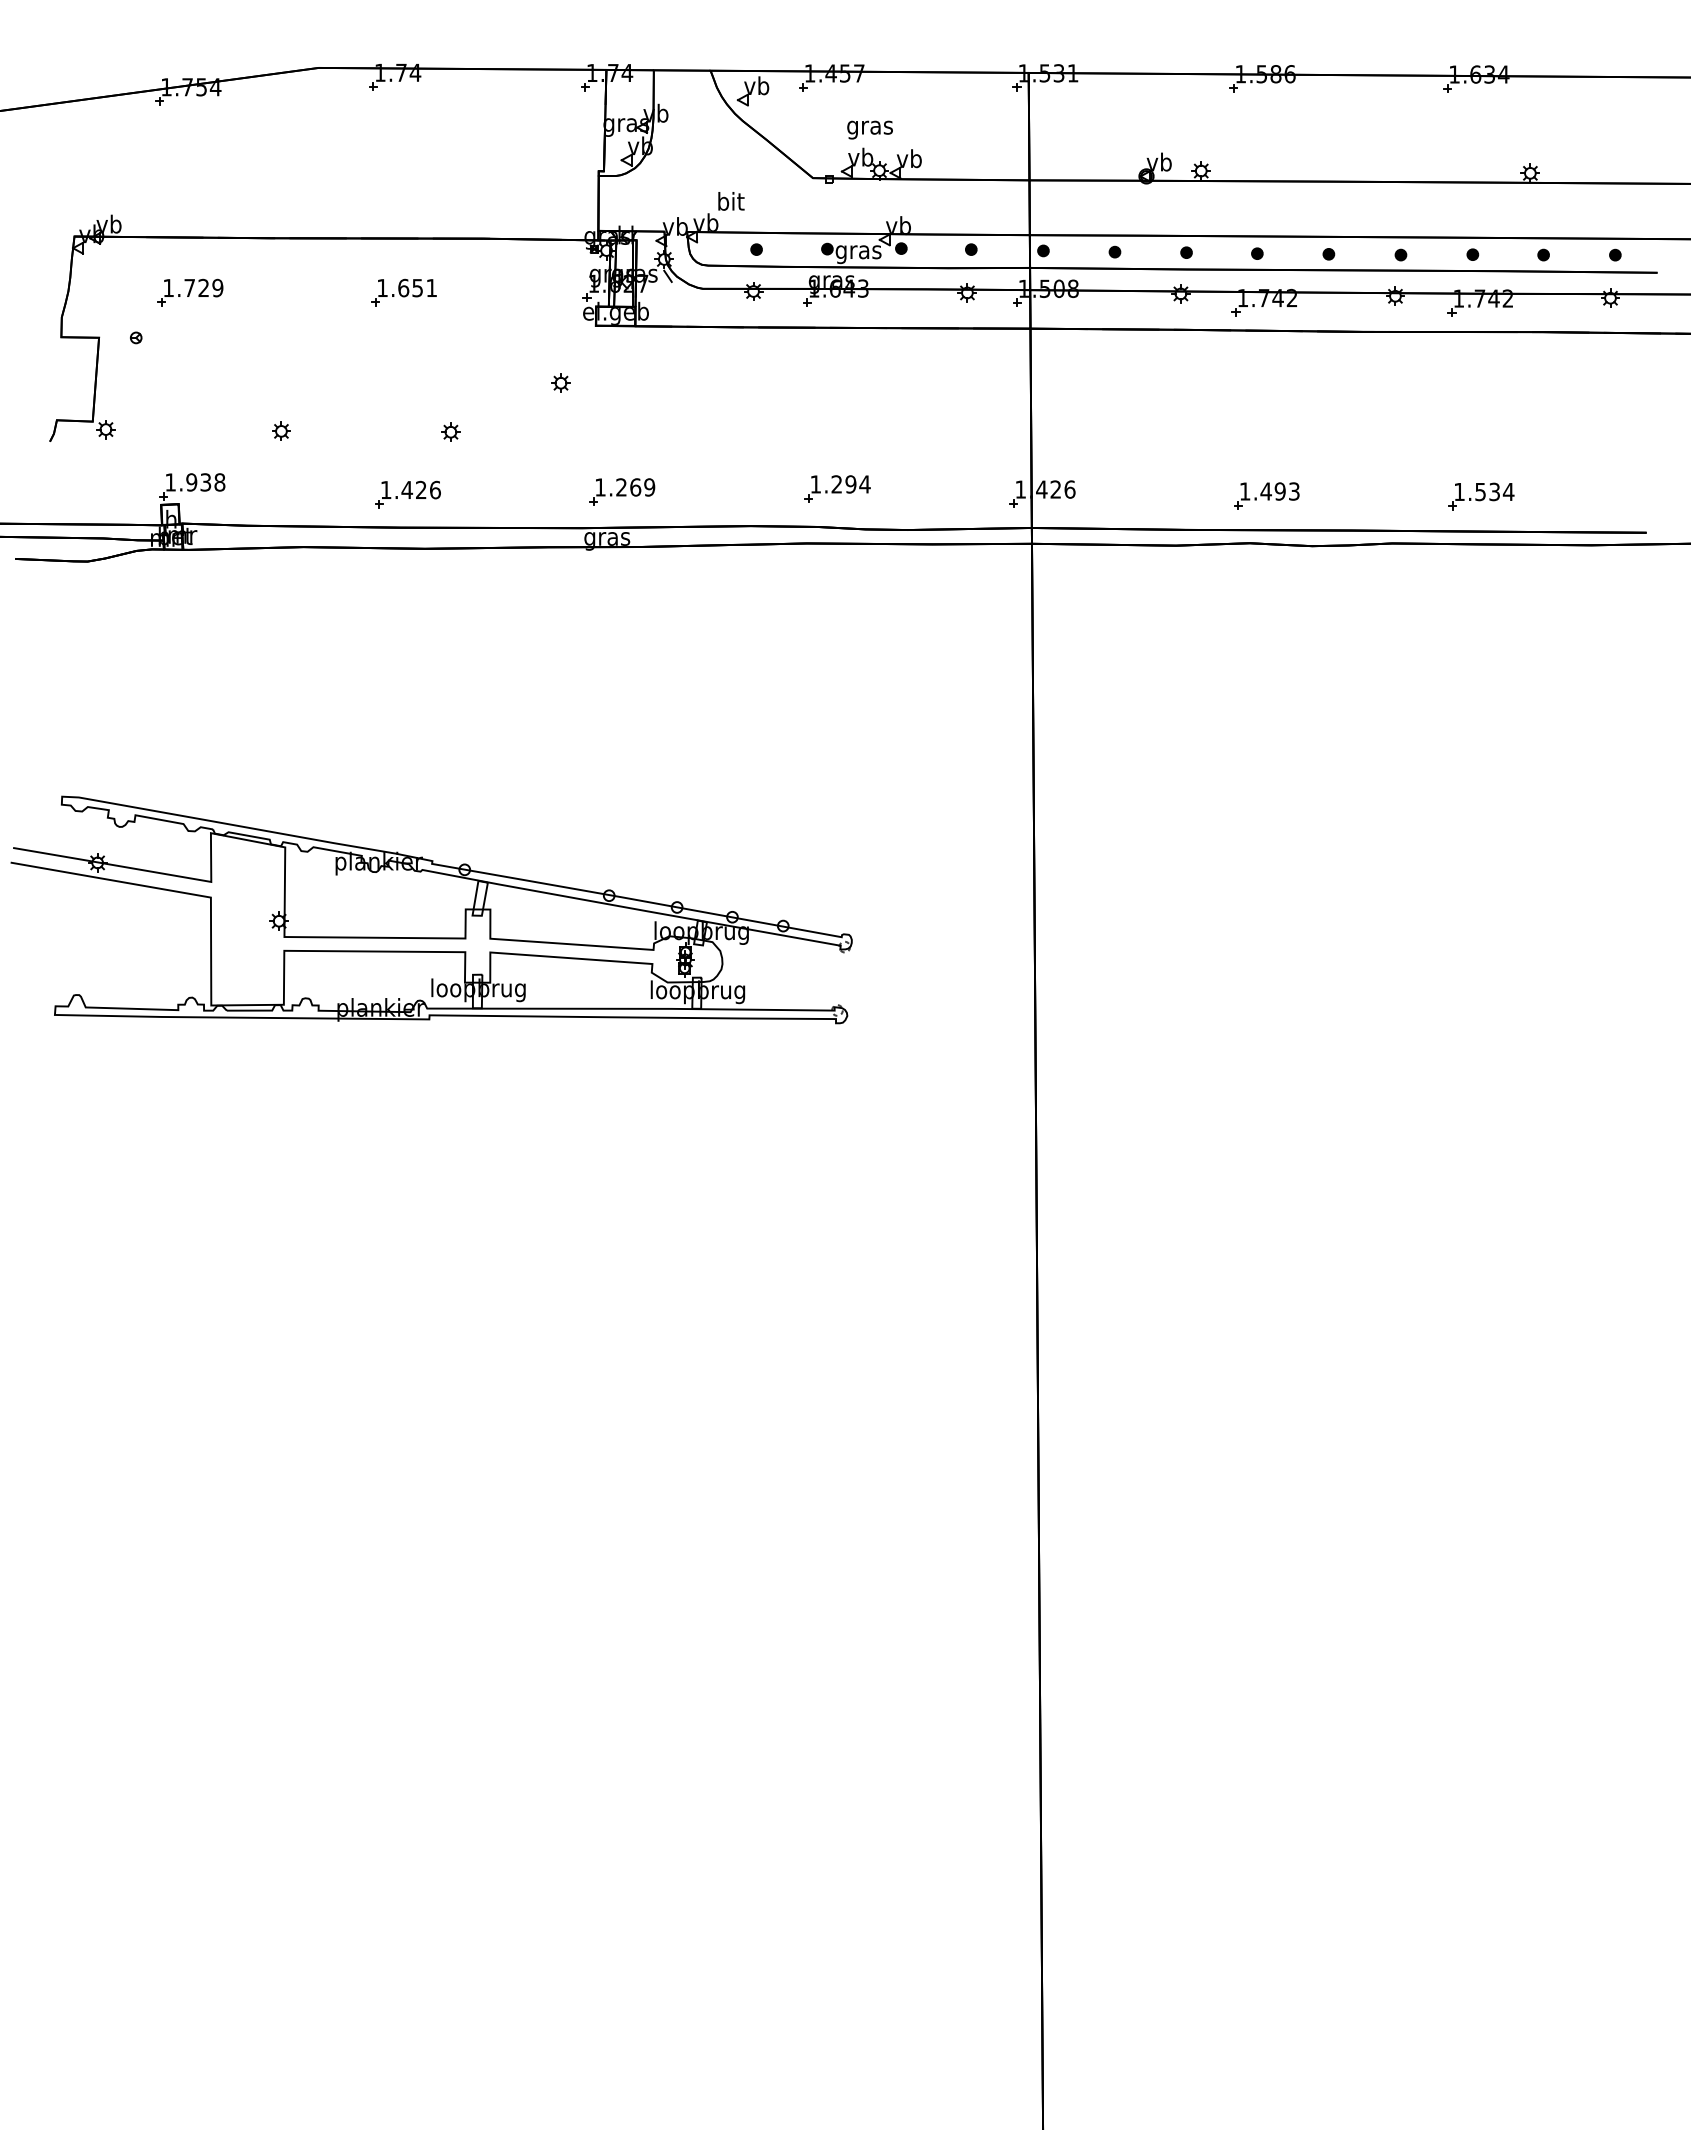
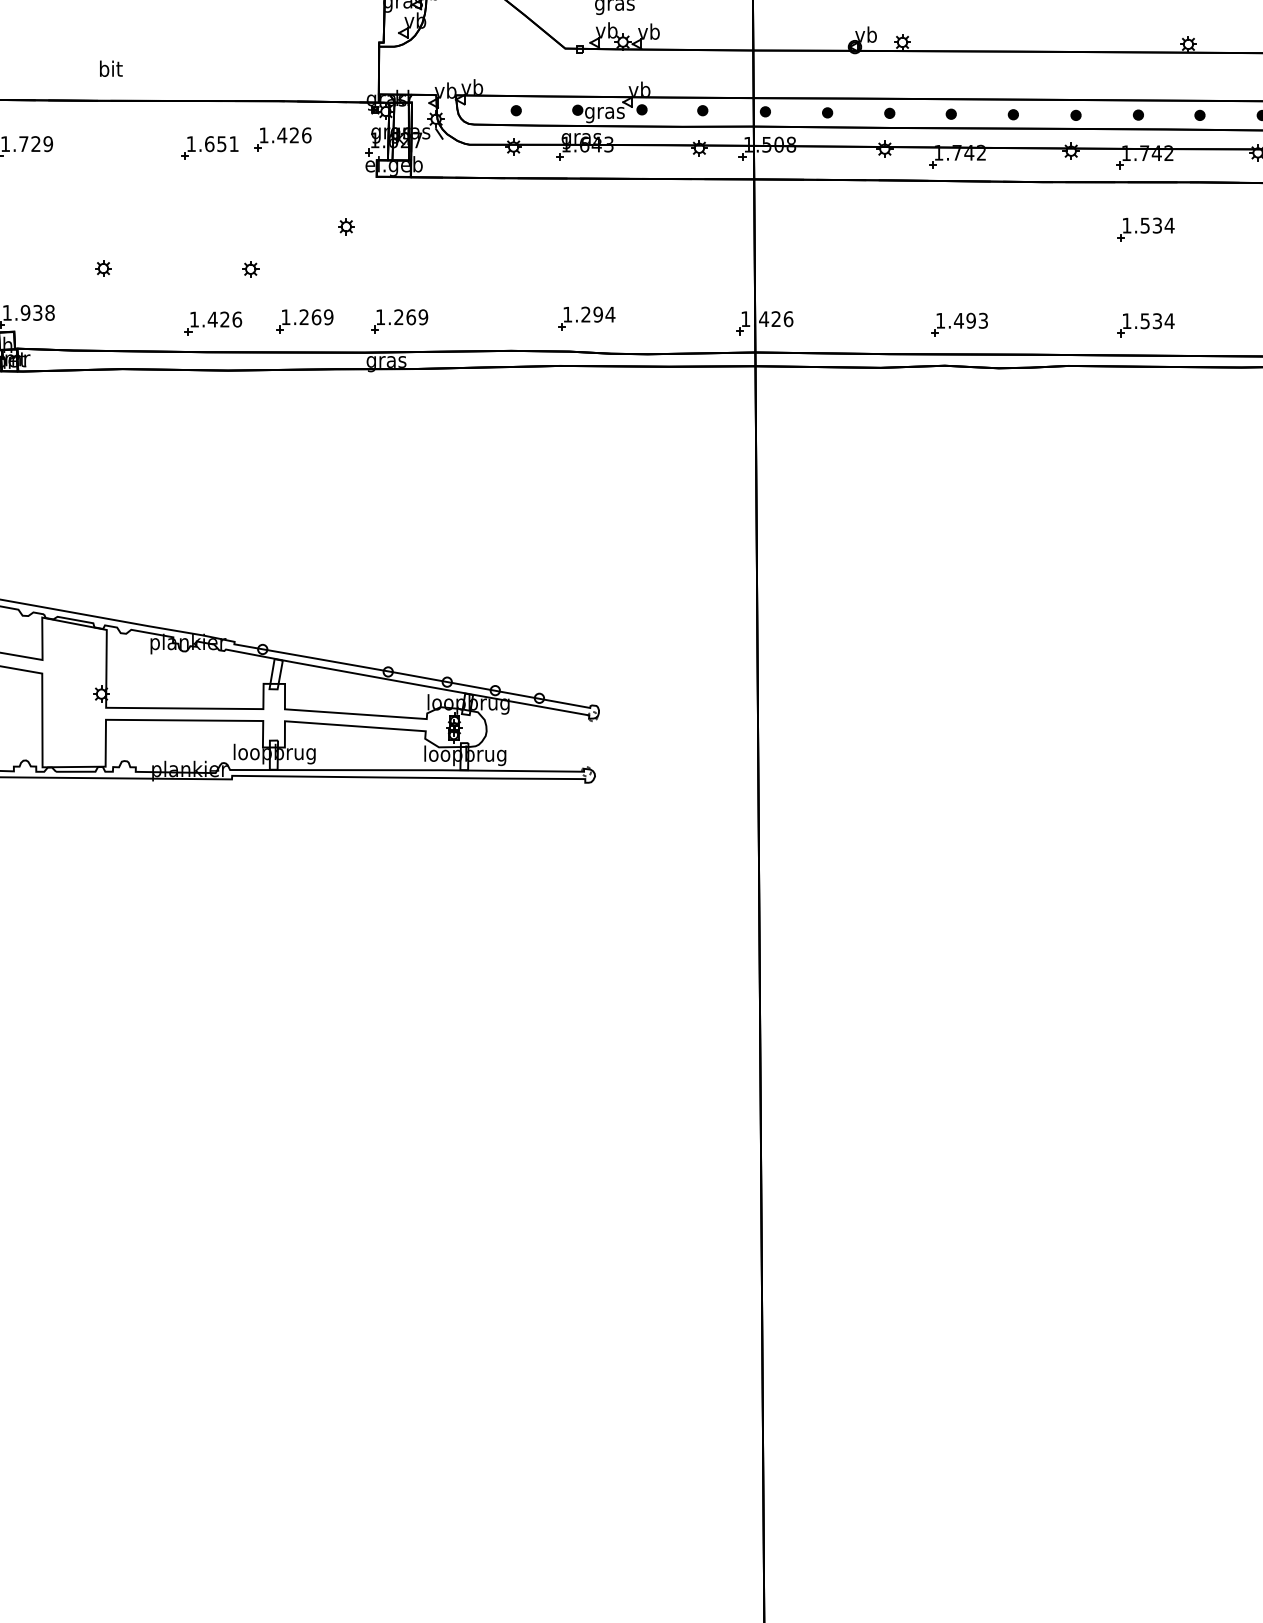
text: (731, 201) -> (111, 68), moved
part: (487, 282) -> (282, 139), added
part: (1481, 386) -> (1145, 229), added
part: (513, 491) -> (305, 320), added

